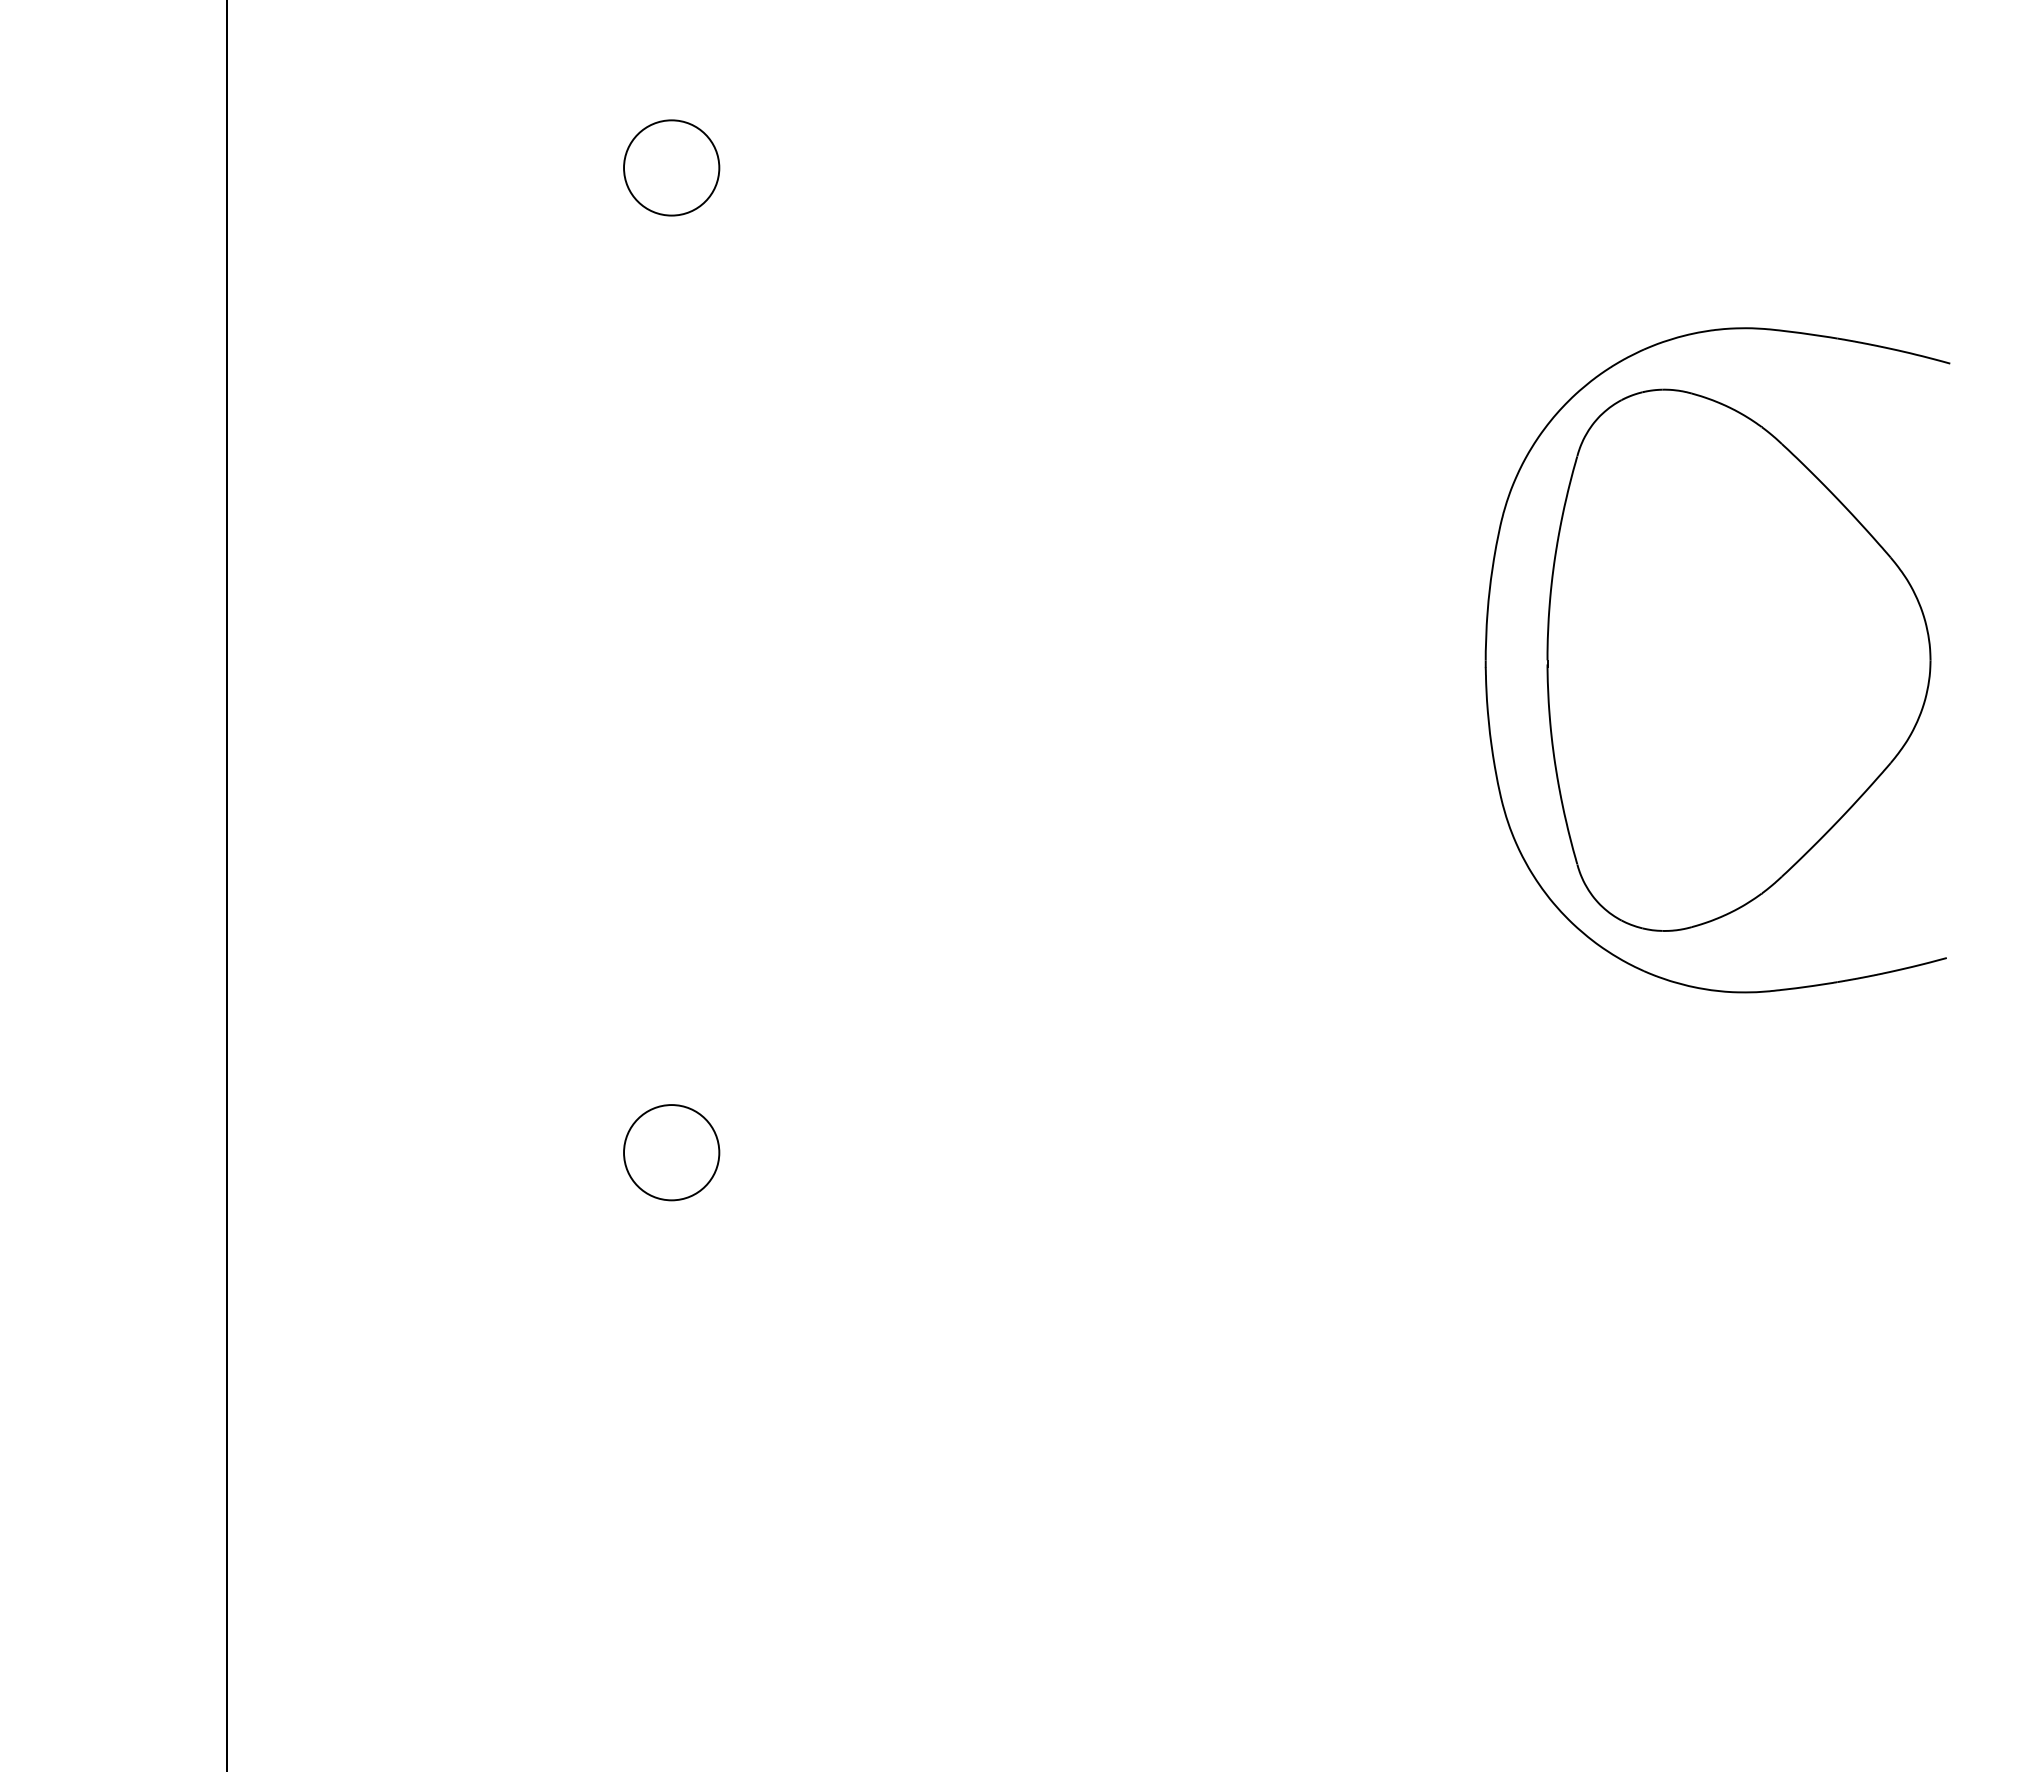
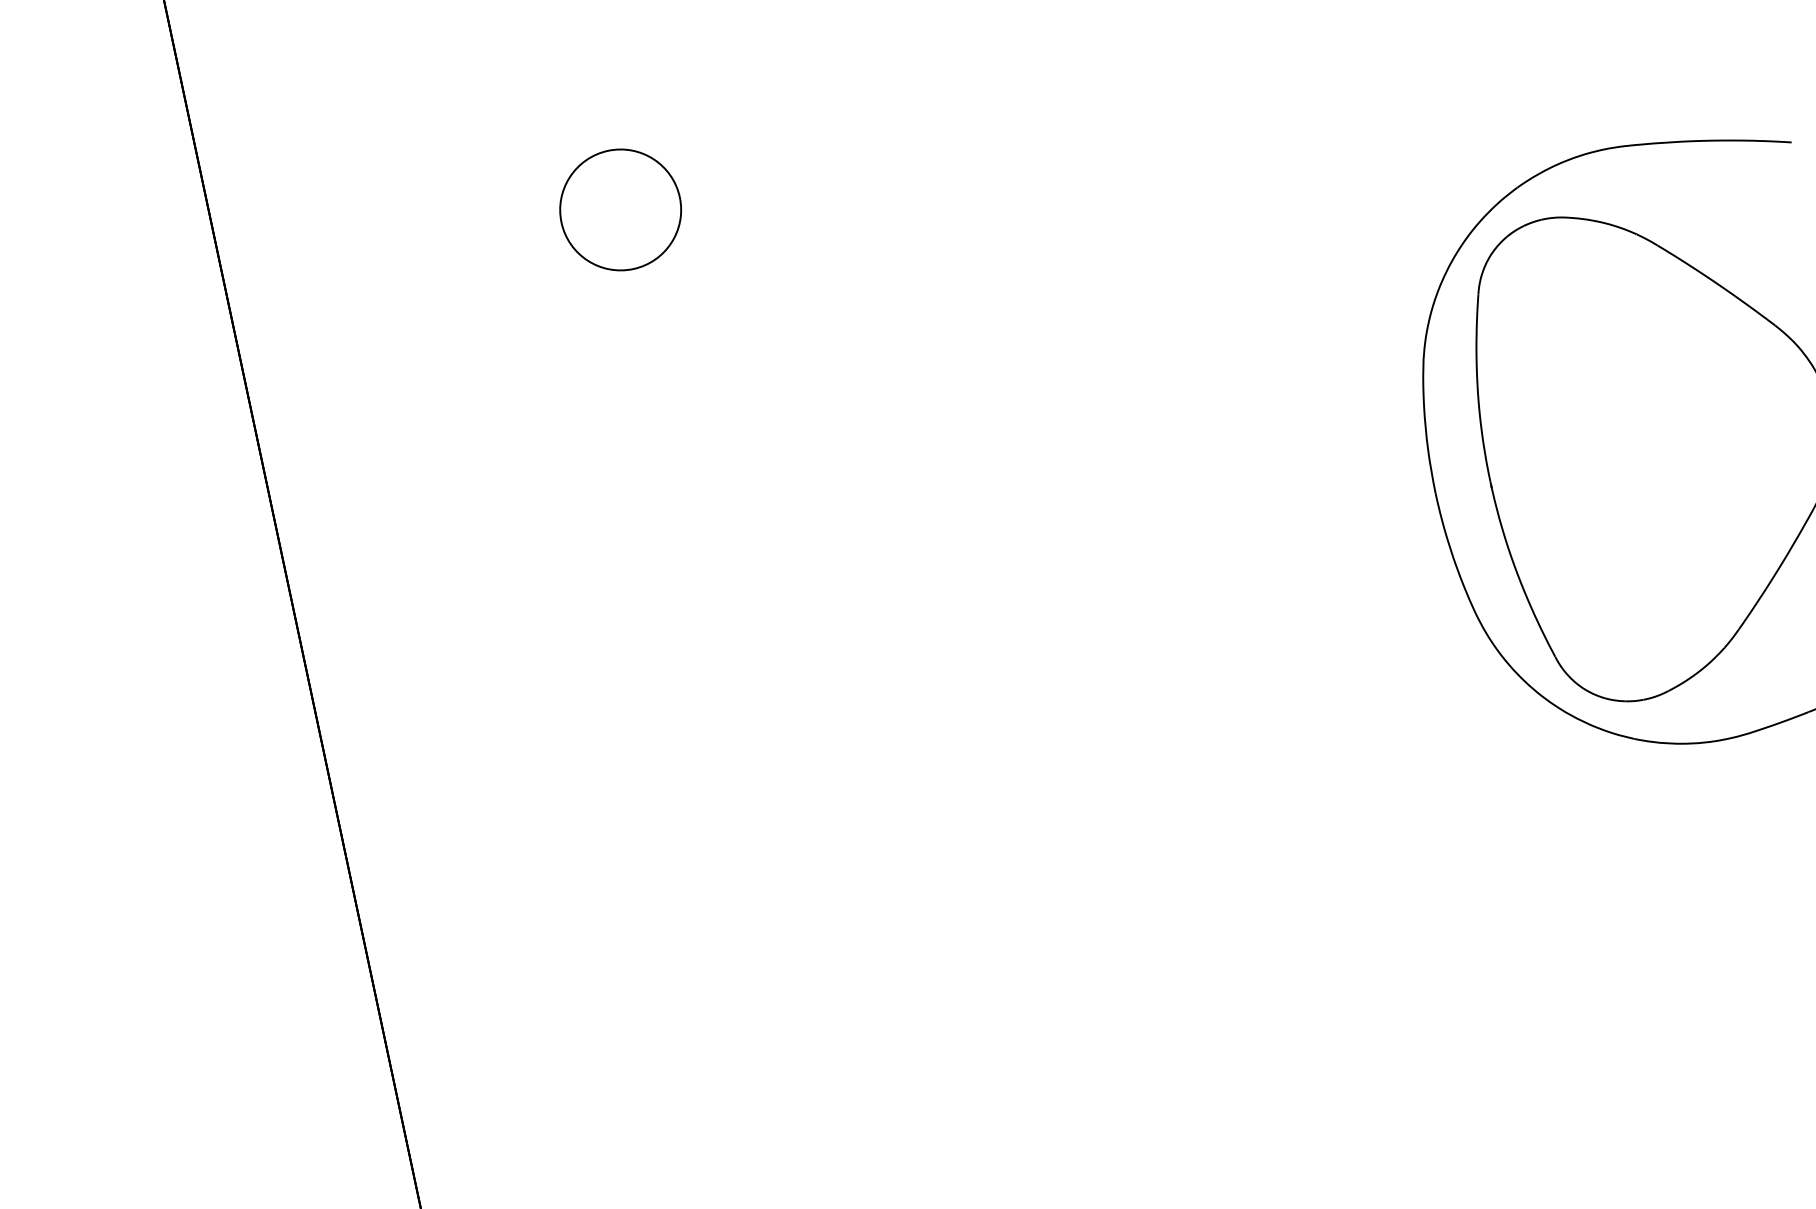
part: (671, 167) -> (620, 209), size x1.4
part: (671, 1152) -> (806, 1083), removed

